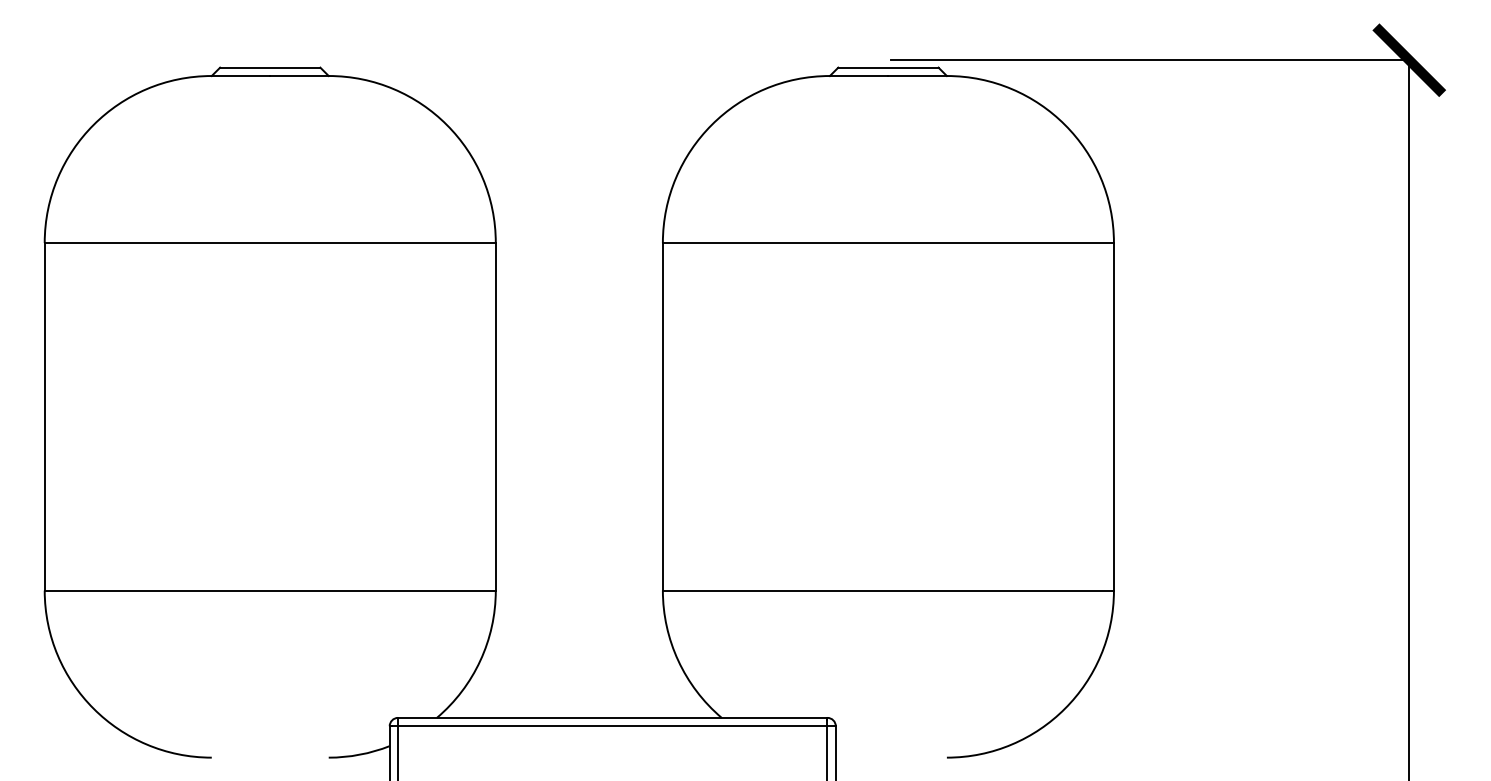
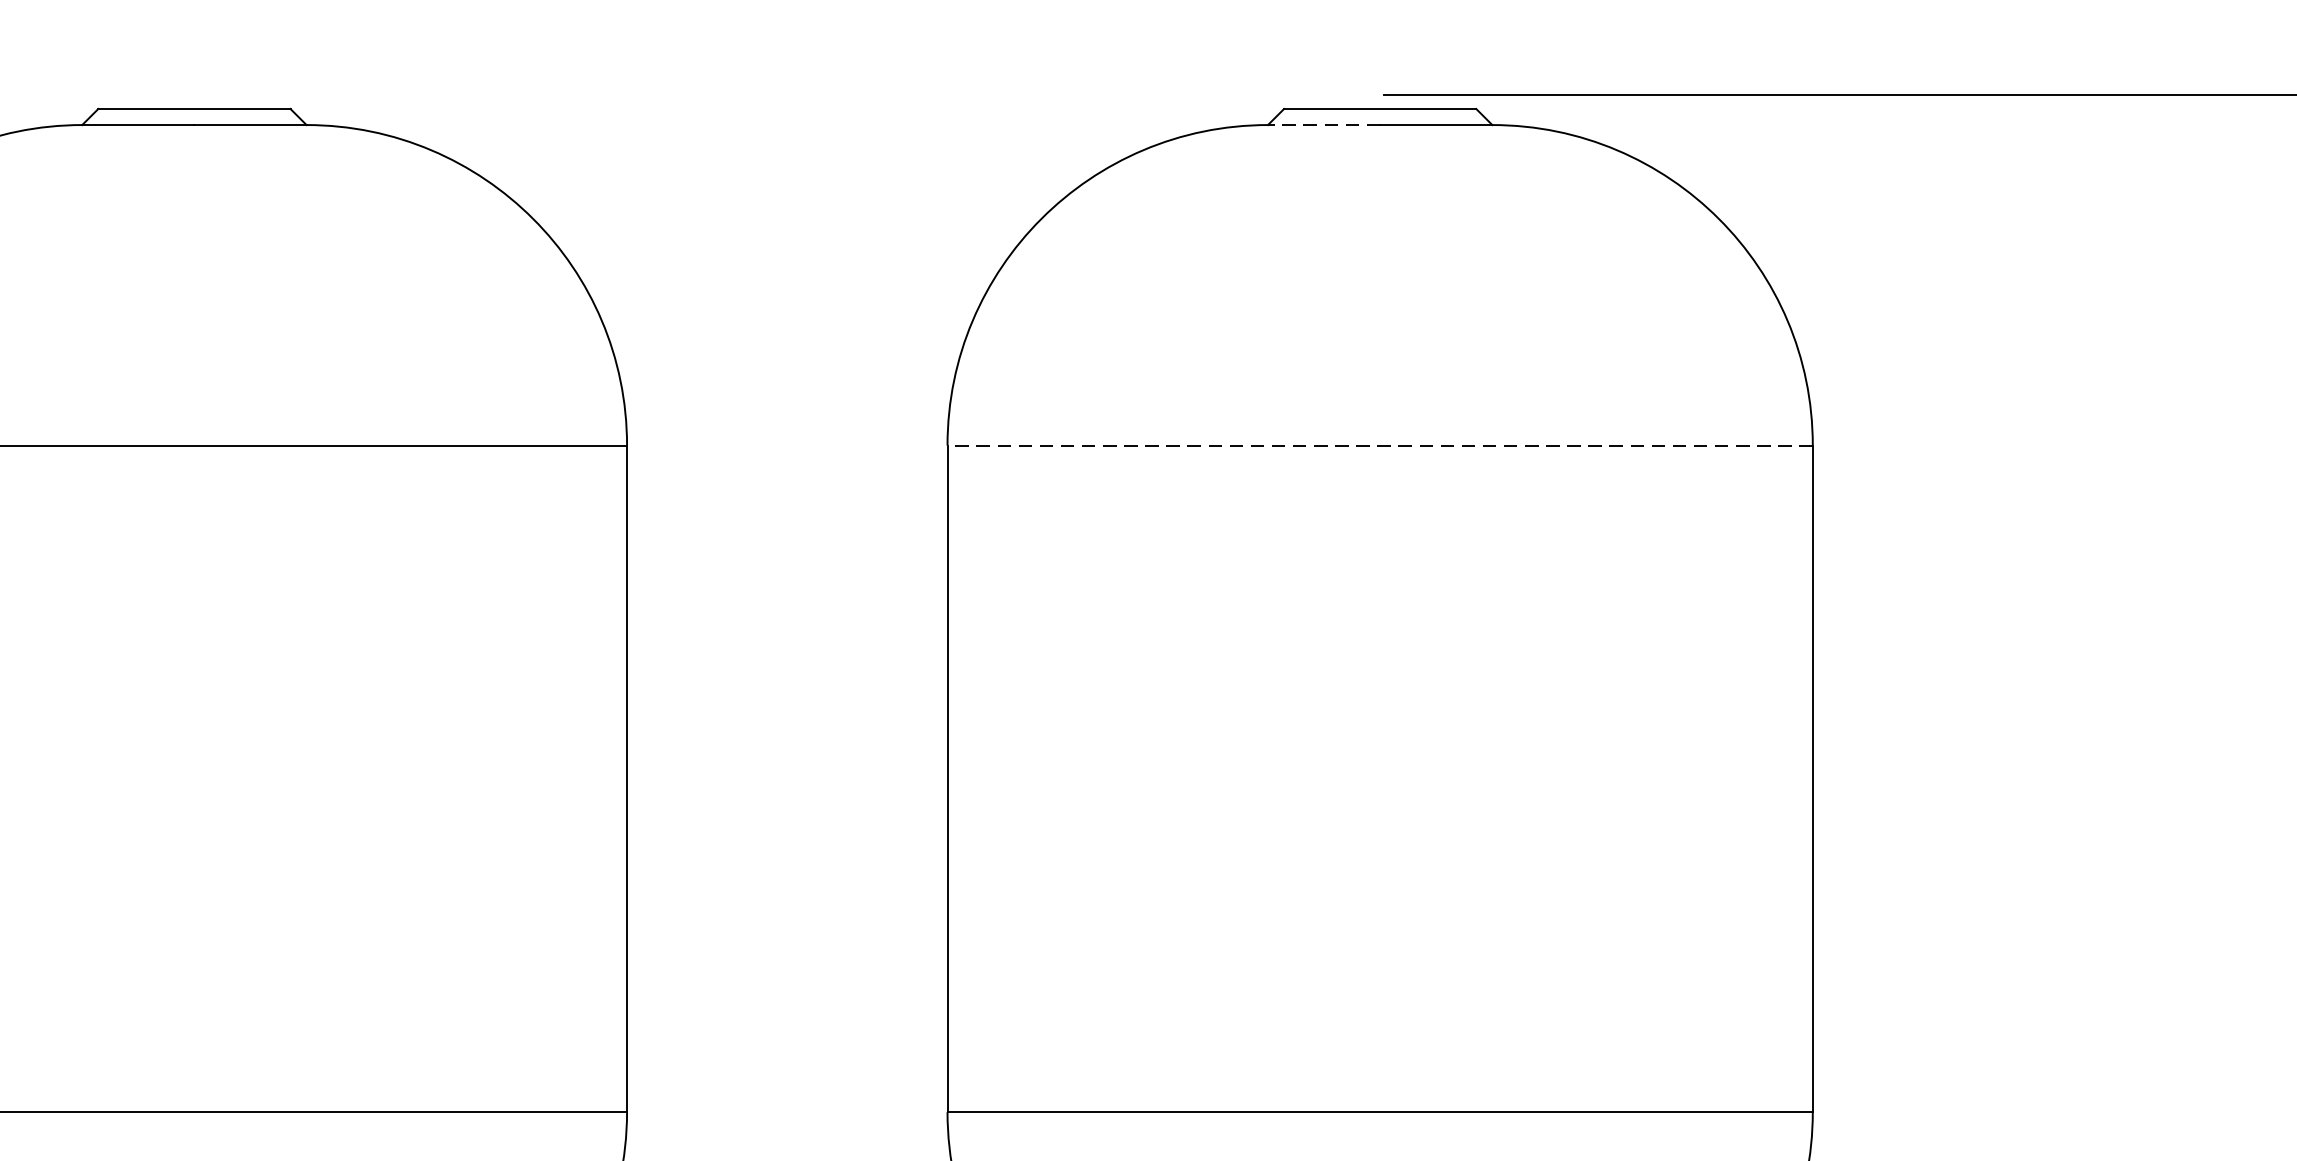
line: (858, 76) -> (1322, 125), solid -> dashed
line: (888, 243) -> (1380, 446), solid -> dashed

